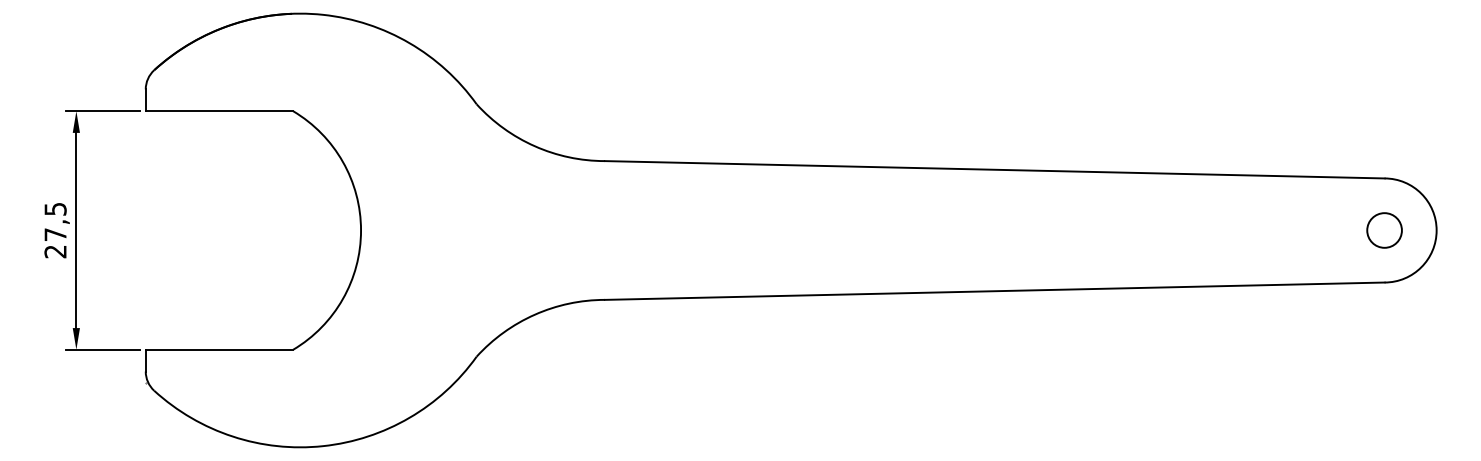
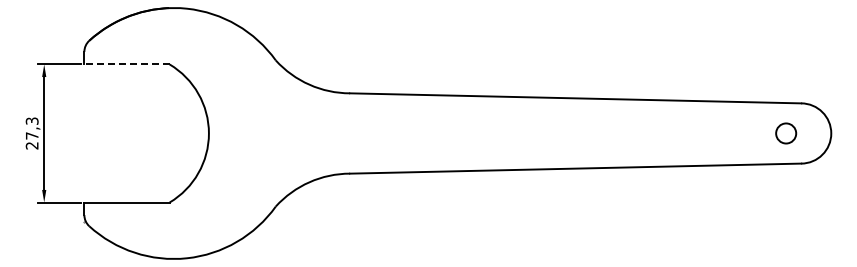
line: (220, 111) -> (127, 64), solid -> dashed
text: (54, 208) -> (31, 120), 27,5 -> 27,3
circle: (1385, 230) -> (786, 133), moved

